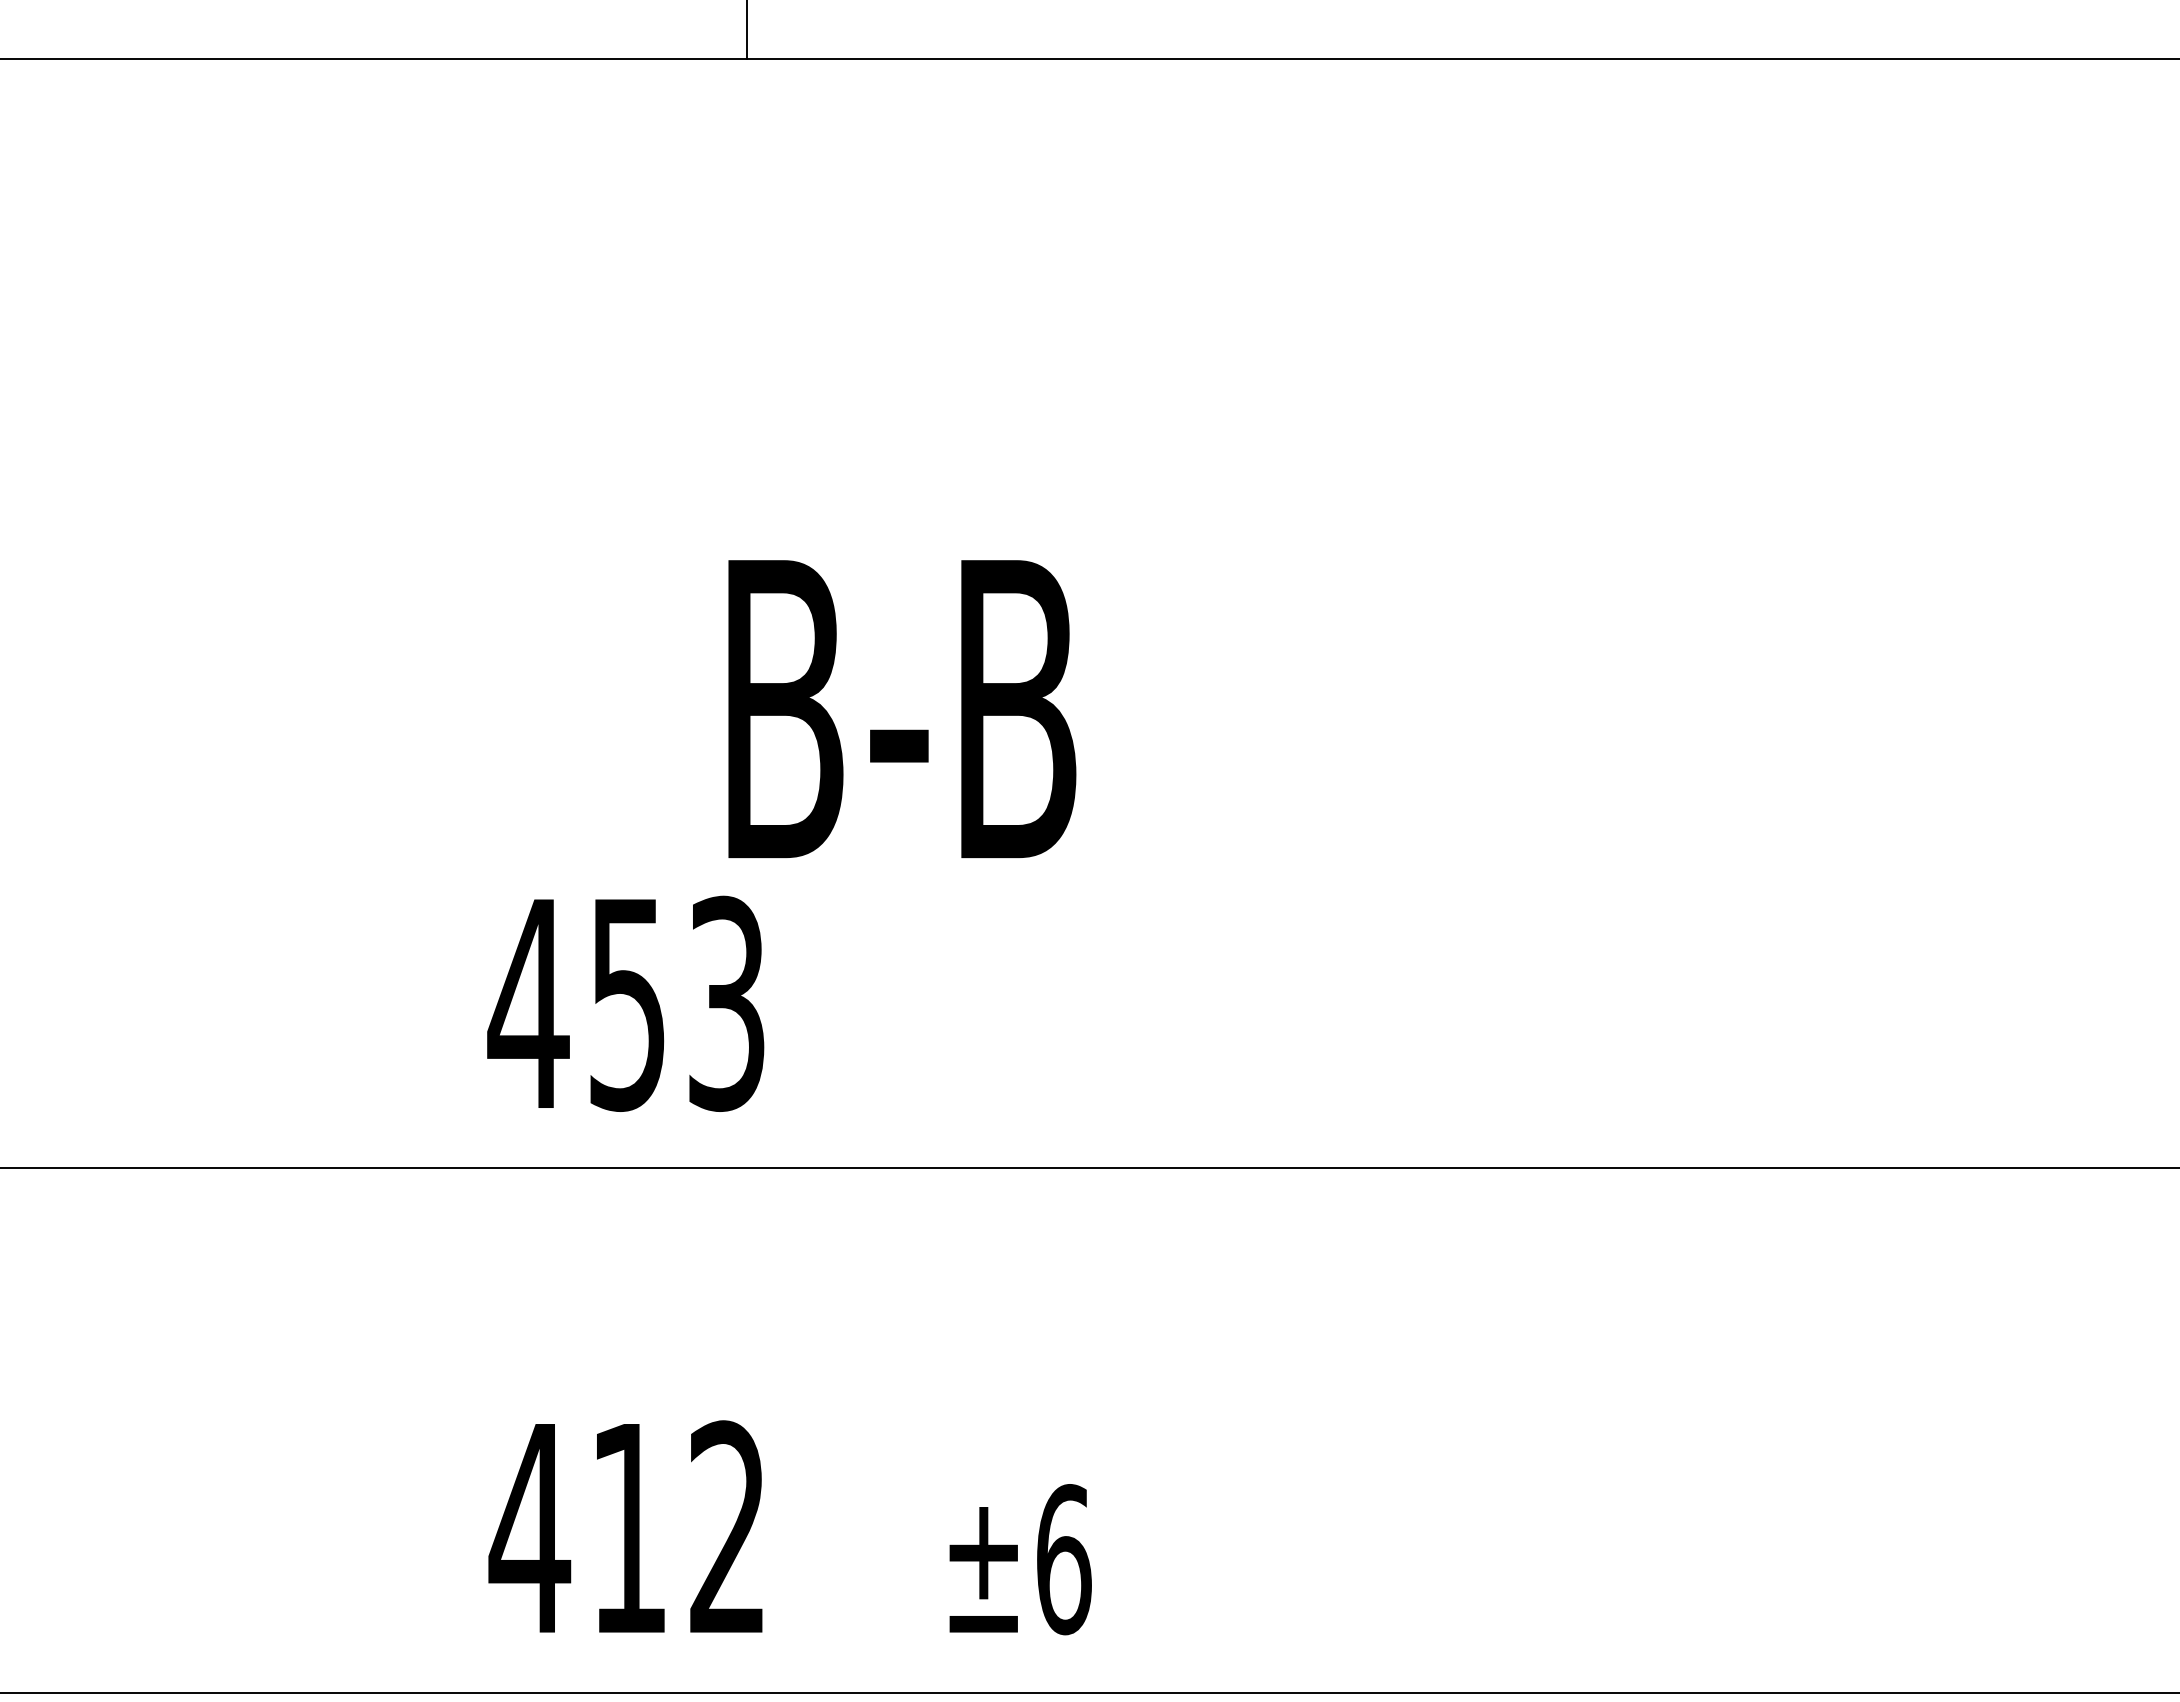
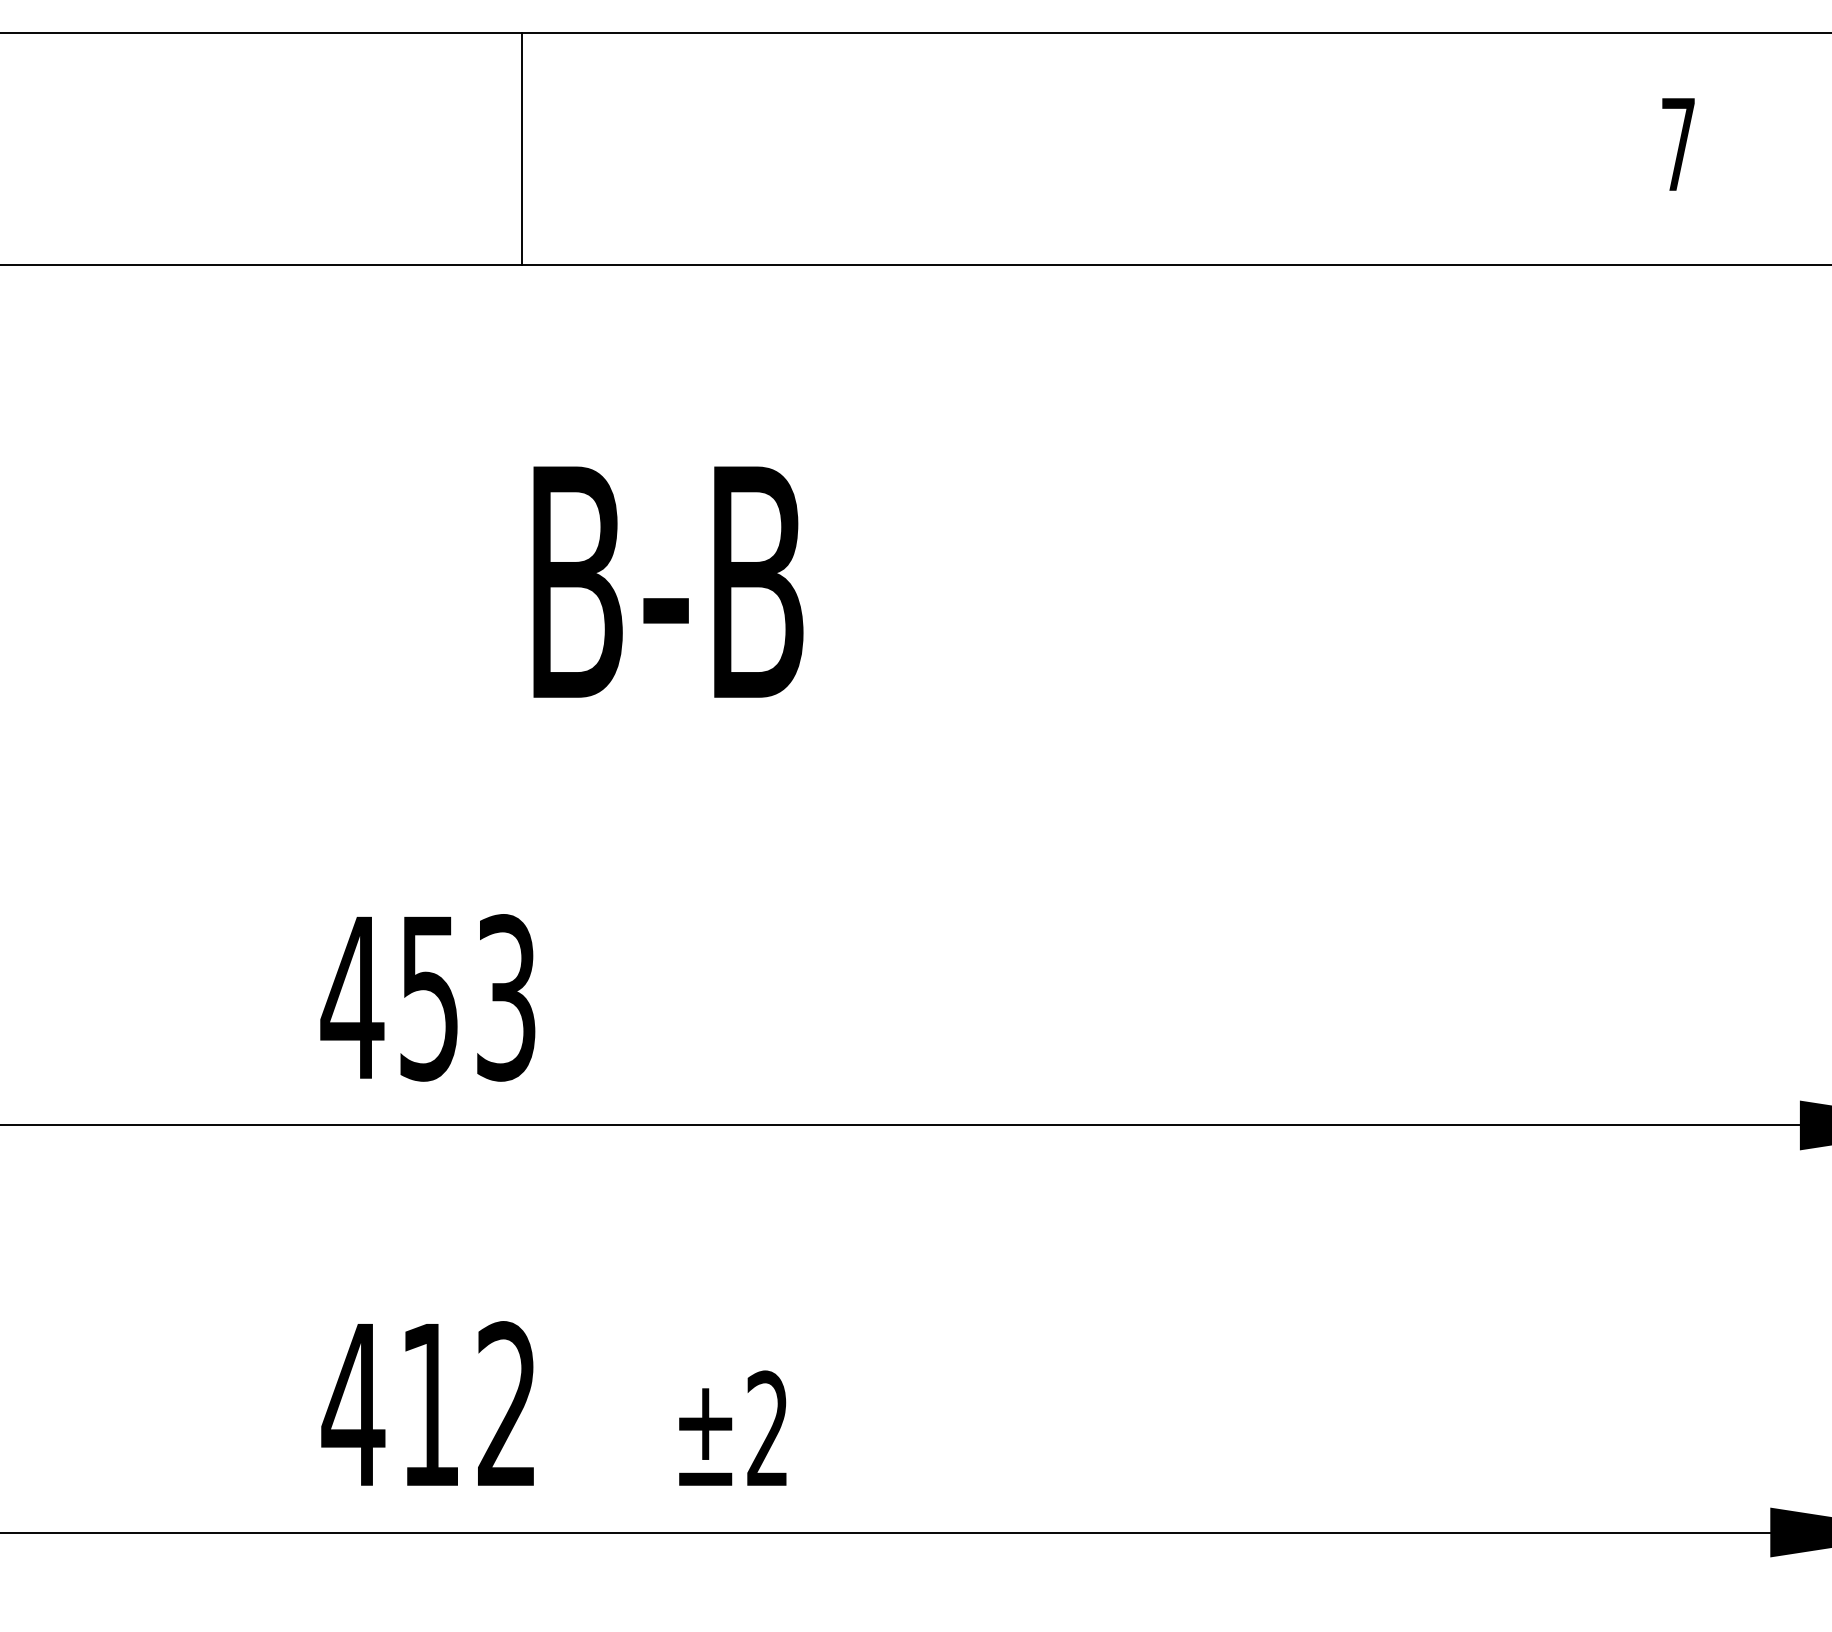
text: (902, 708) -> (668, 581), moved
text: (1064, 1558) -> (768, 1428), ±6 -> ±2

